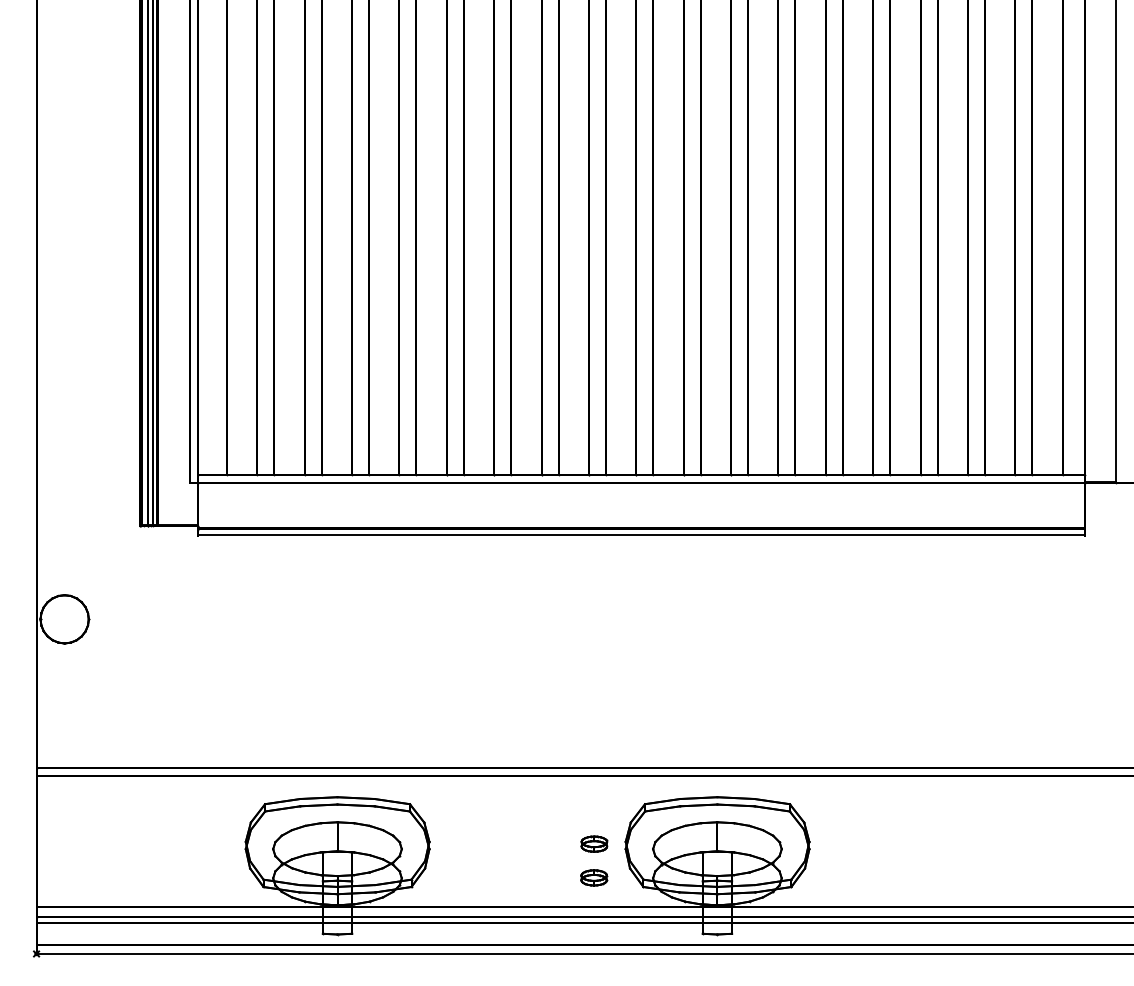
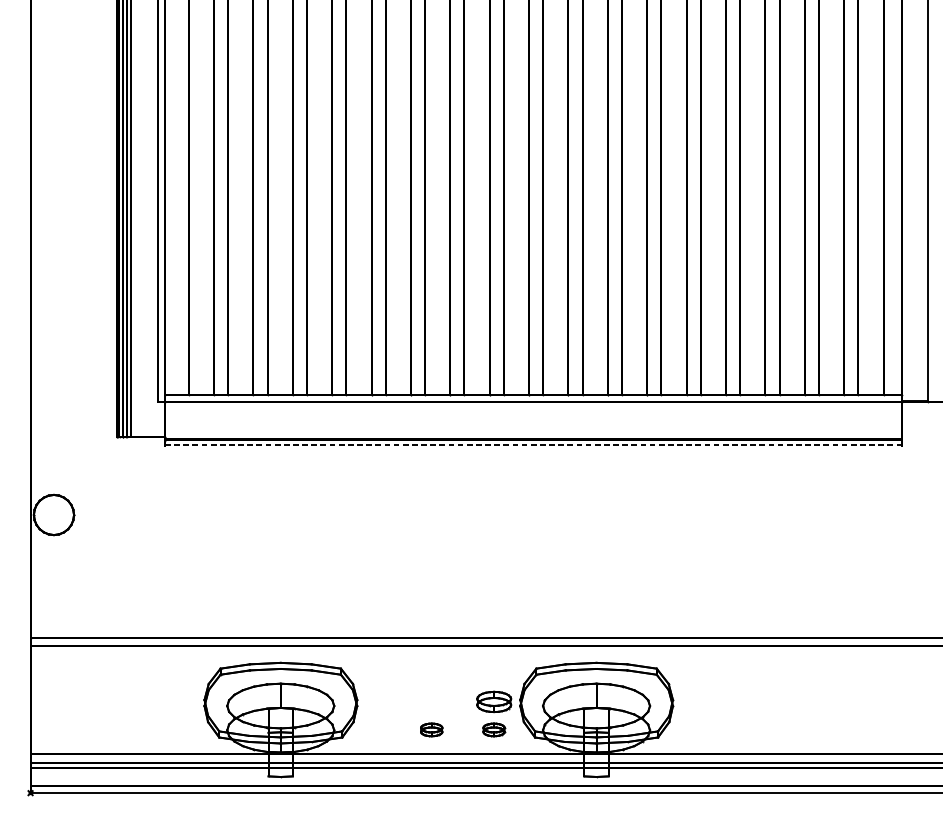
line: (641, 535) -> (533, 445), solid -> dashed
part: (594, 843) -> (494, 701), size x1.6
part: (519, 877) -> (432, 729), added

